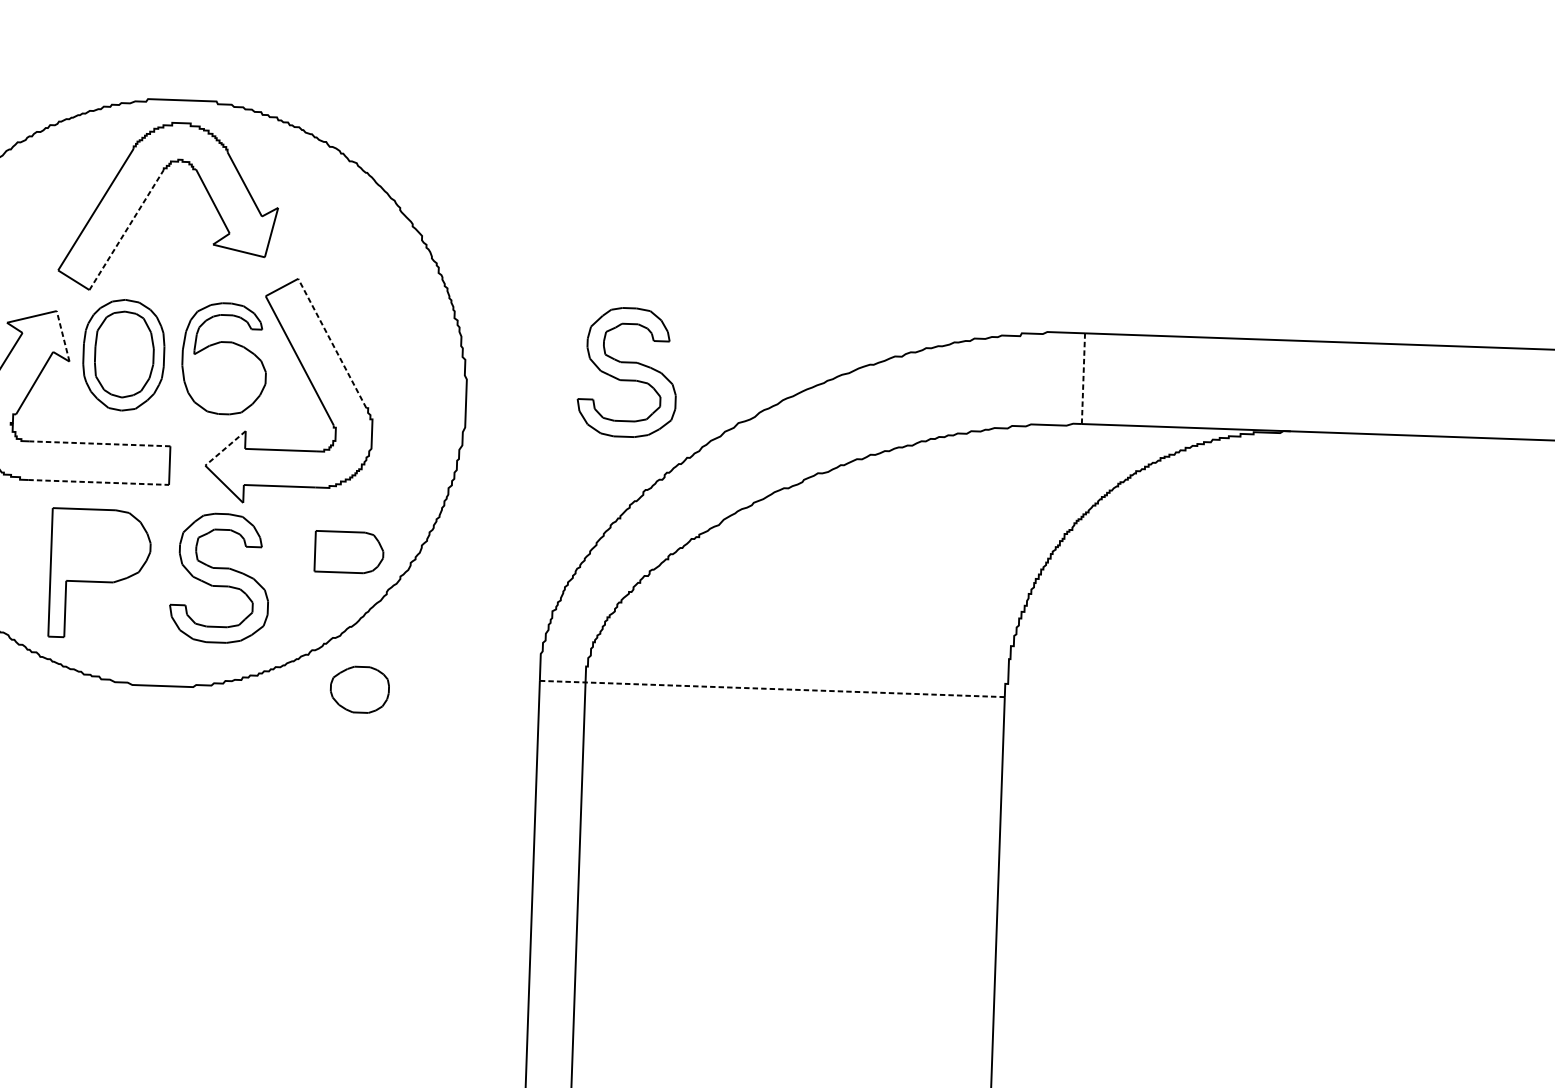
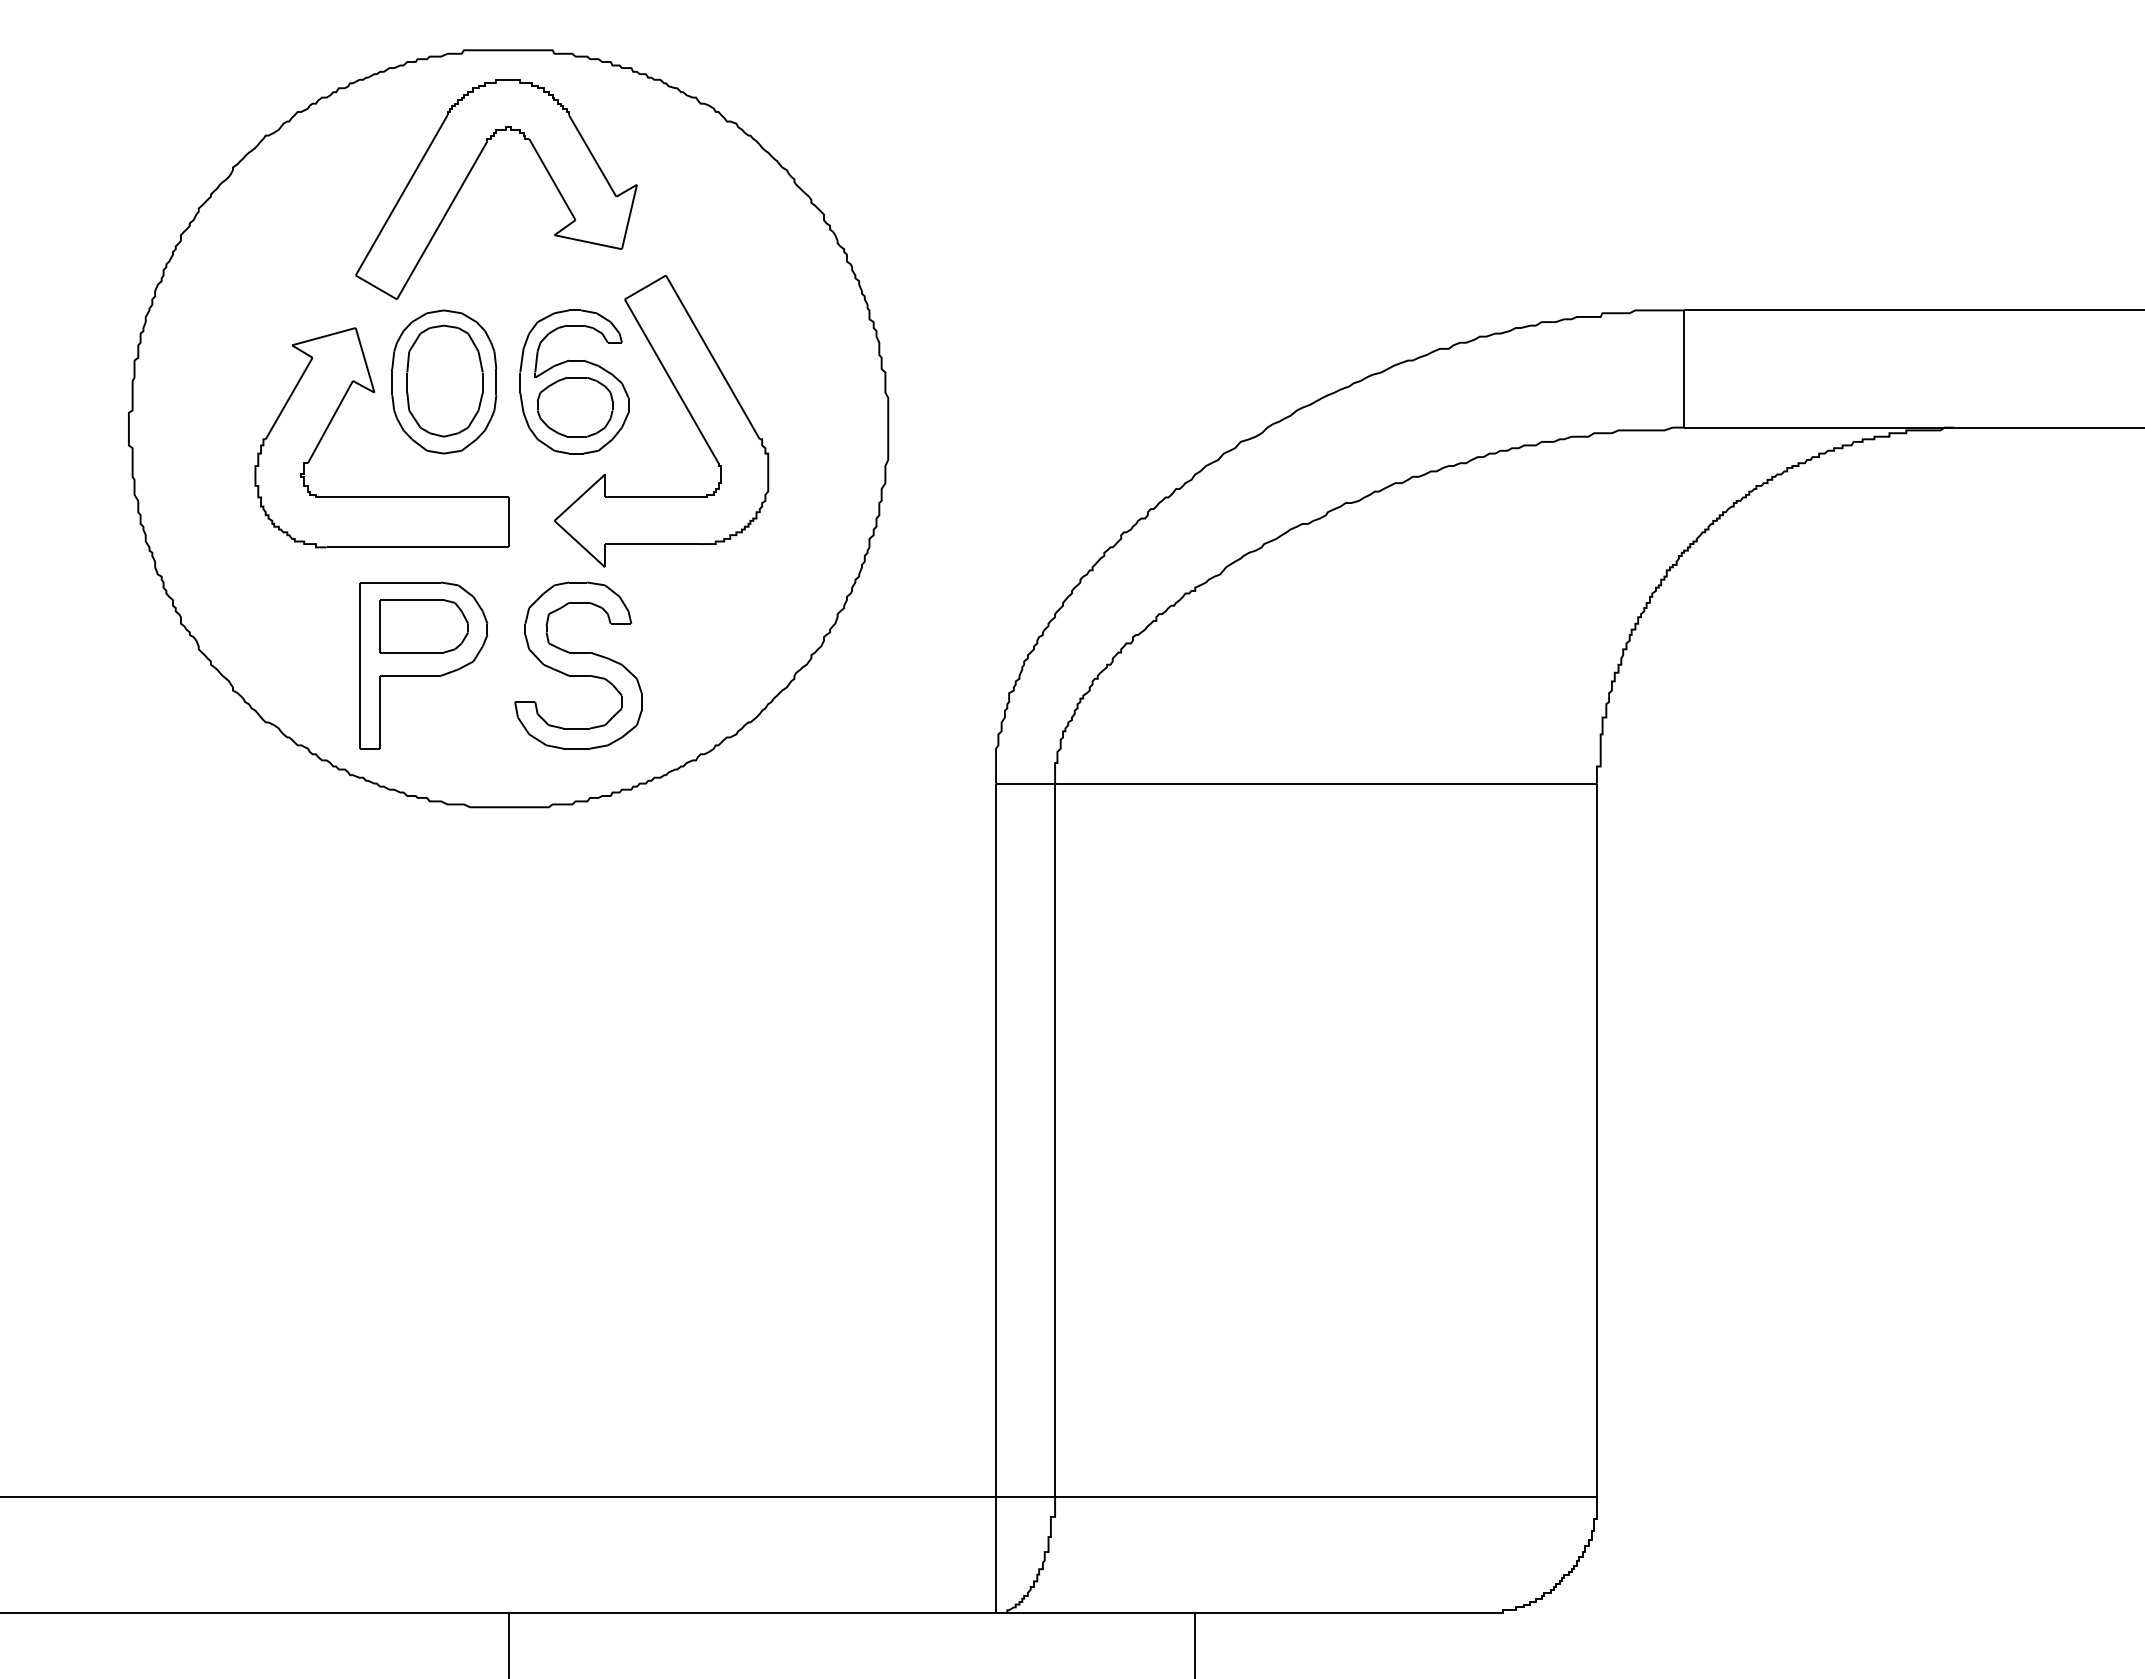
line: (126, 229) -> (442, 219), dashed -> solid
line: (63, 336) -> (365, 360), dashed -> solid
line: (332, 342) -> (712, 356), dashed -> solid
part: (627, 372) -> (1095, 381), removed
line: (1083, 379) -> (1684, 369), dashed -> solid
line: (99, 443) -> (417, 497), dashed -> solid
line: (225, 449) -> (579, 498), dashed -> solid
line: (98, 482) -> (417, 547), dashed -> solid
part: (348, 552) -> (423, 626), moved
line: (772, 688) -> (1296, 783), dashed -> solid
part: (359, 689) -> (574, 407), moved

